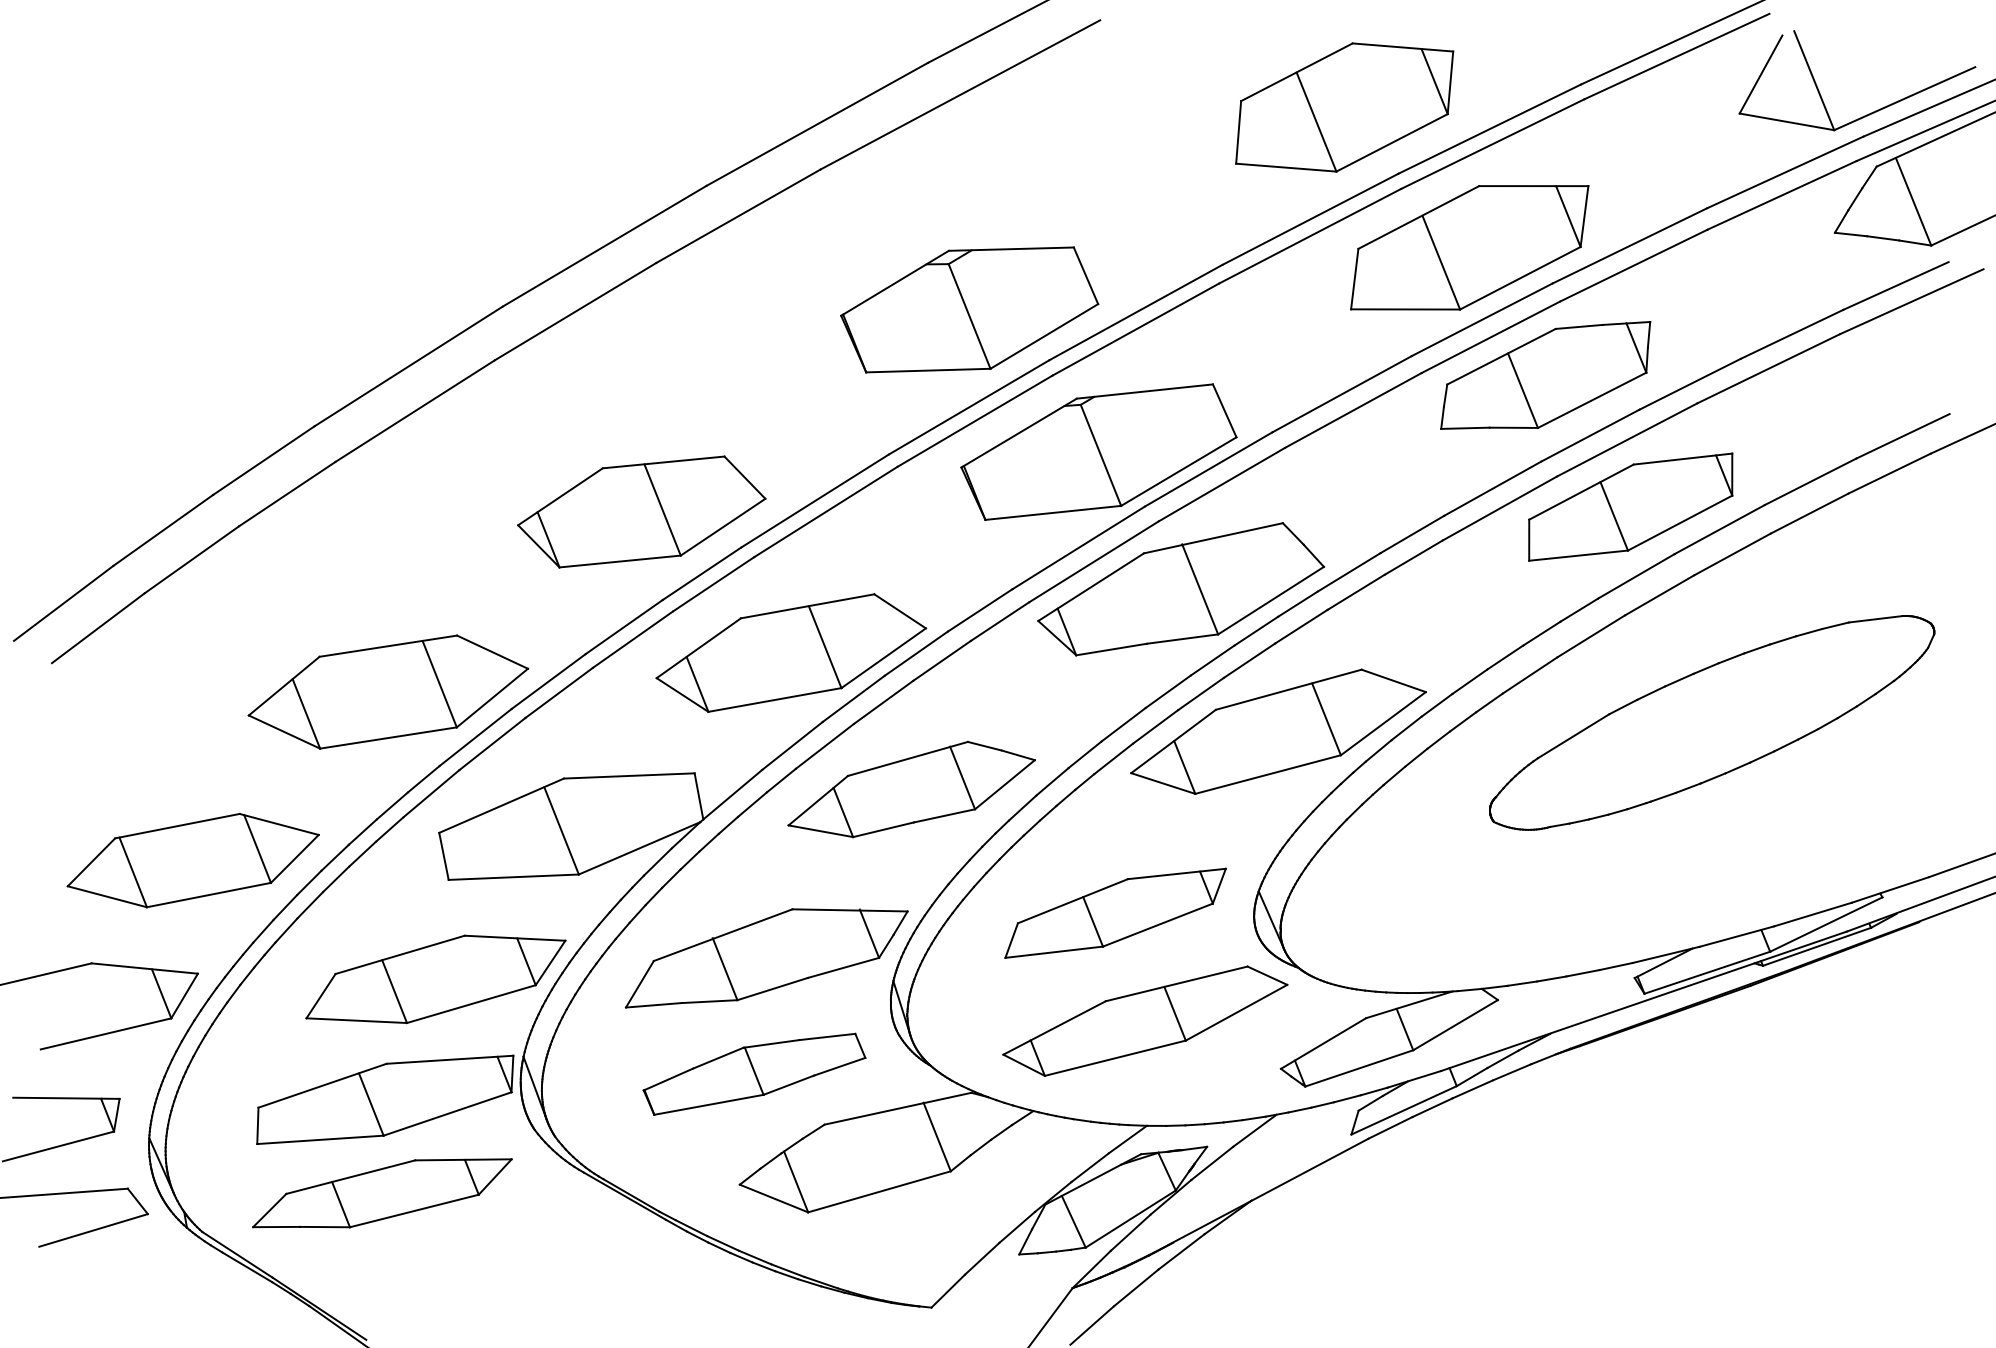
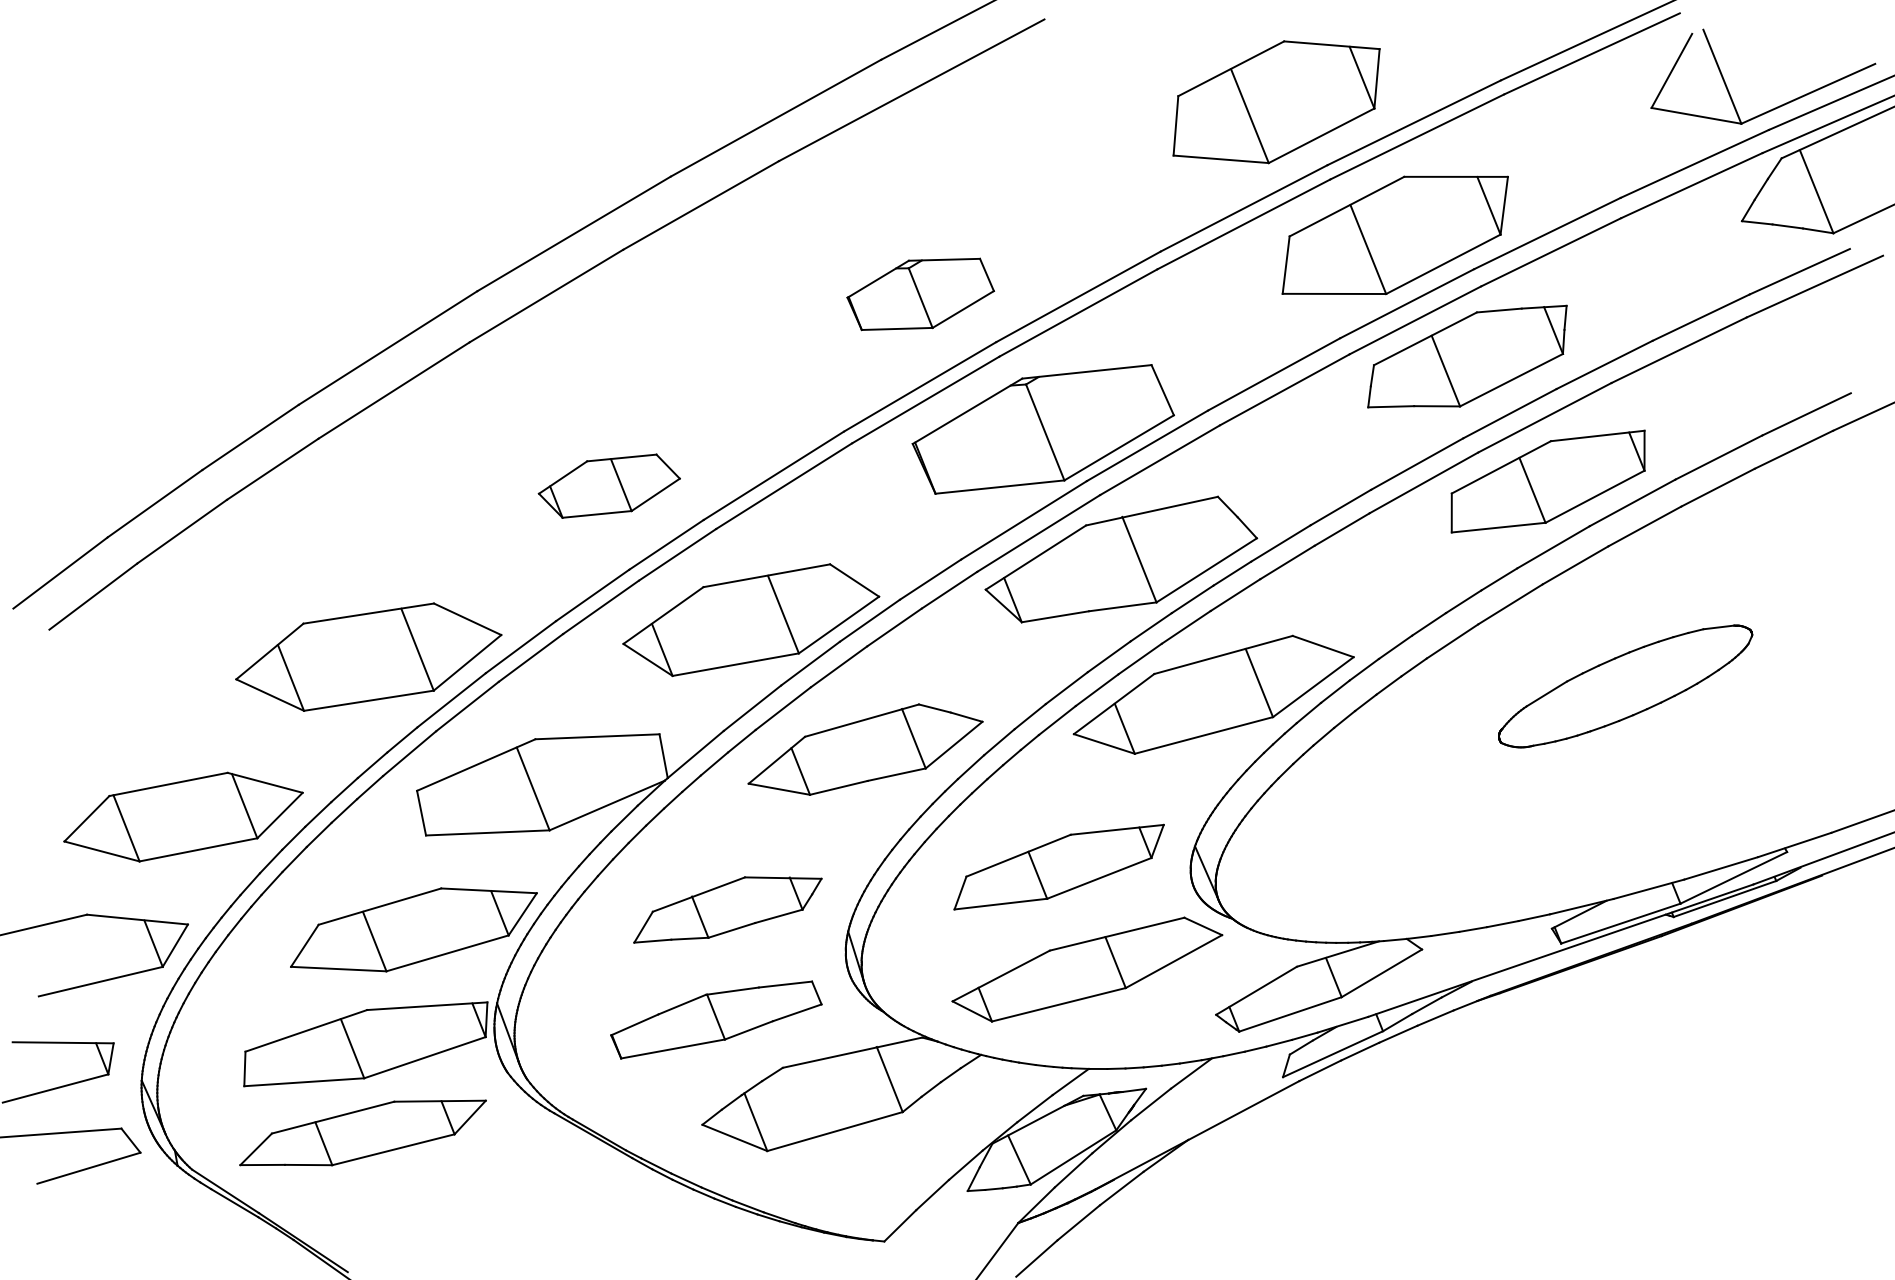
part: (969, 309) -> (920, 293), size x0.6
part: (641, 511) -> (609, 485), size x0.6
part: (1712, 722) -> (1625, 686), size x0.6
part: (766, 958) -> (727, 910), size x0.7

